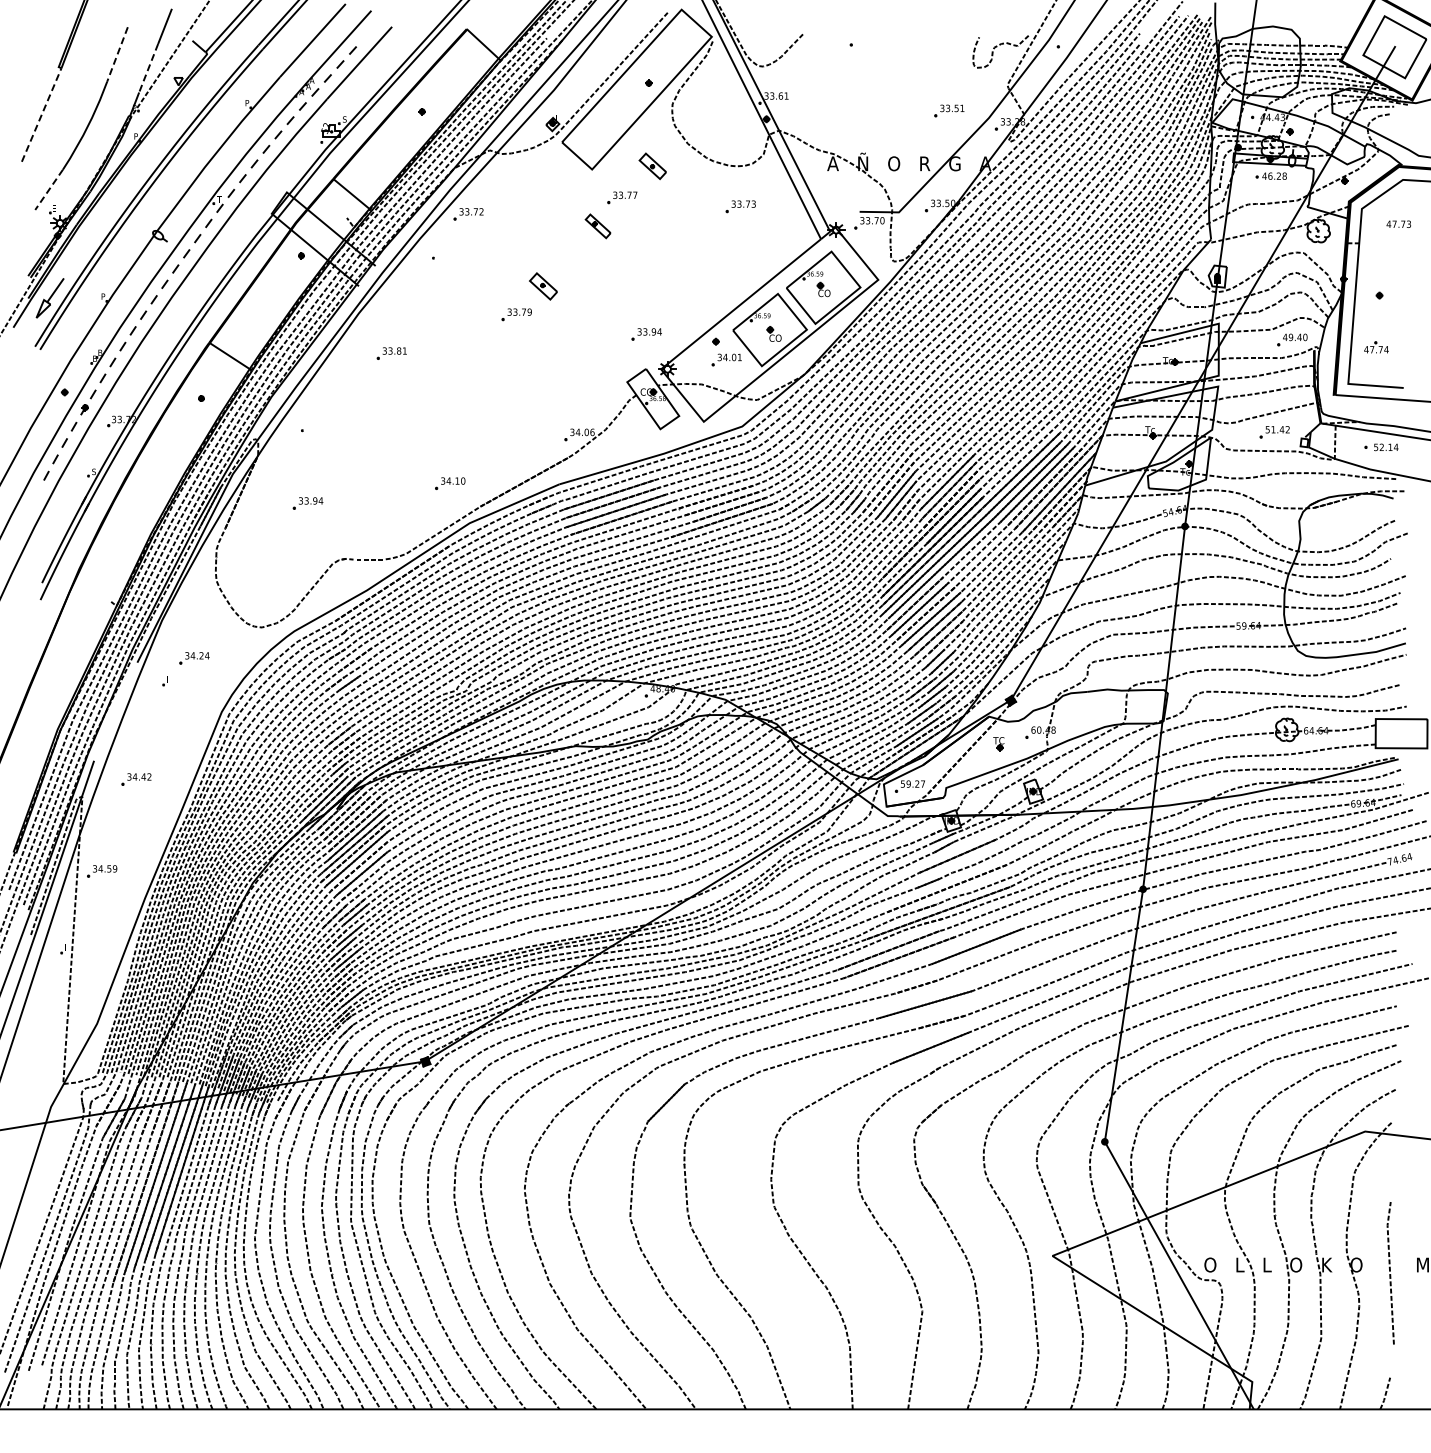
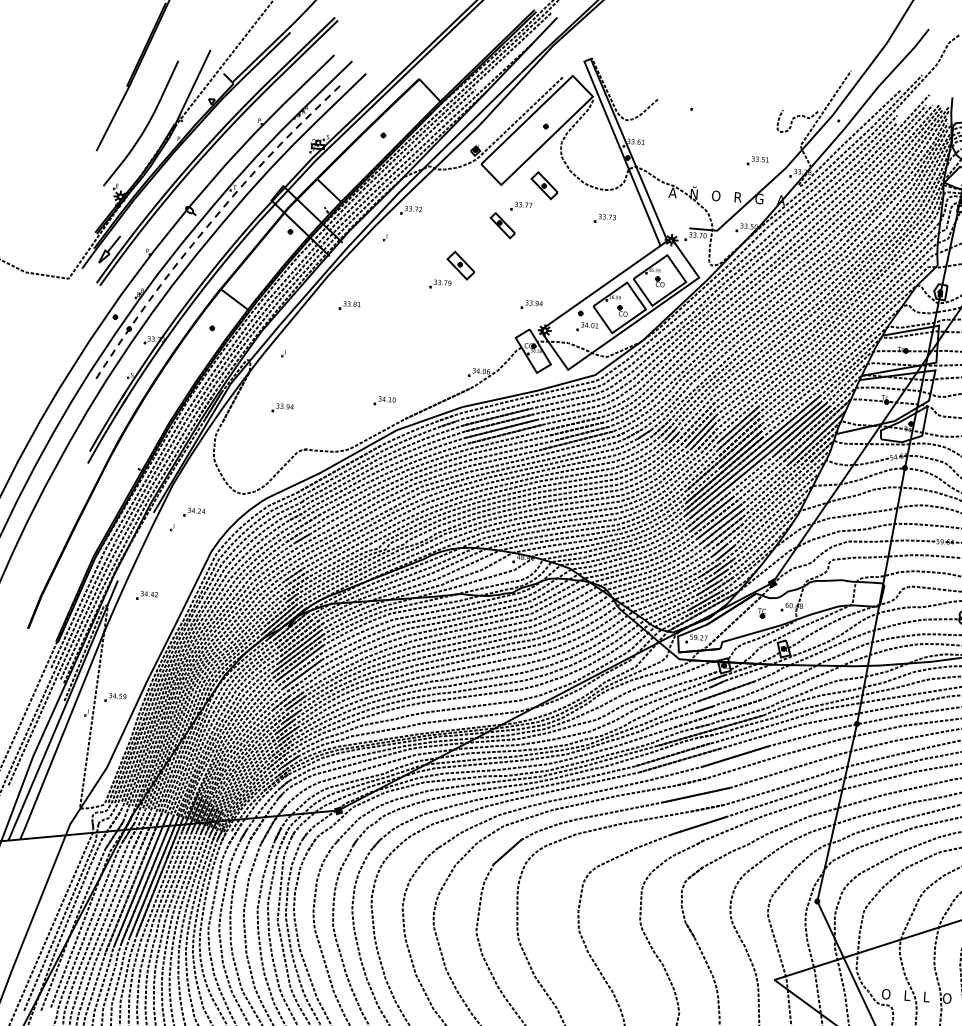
line: (117, 54) -> (169, 79), dashed -> solid
line: (148, 68) -> (191, 91), dashed -> solid
line: (41, 115) -> (112, 119), dashed -> solid
part: (652, 166) -> (544, 185), size x1.43
line: (48, 190) -> (113, 172), dashed -> solid
part: (597, 226) -> (502, 225), size x1.43
part: (543, 286) -> (460, 265), size x1.43
part: (102, 871) -> (115, 697), moved

